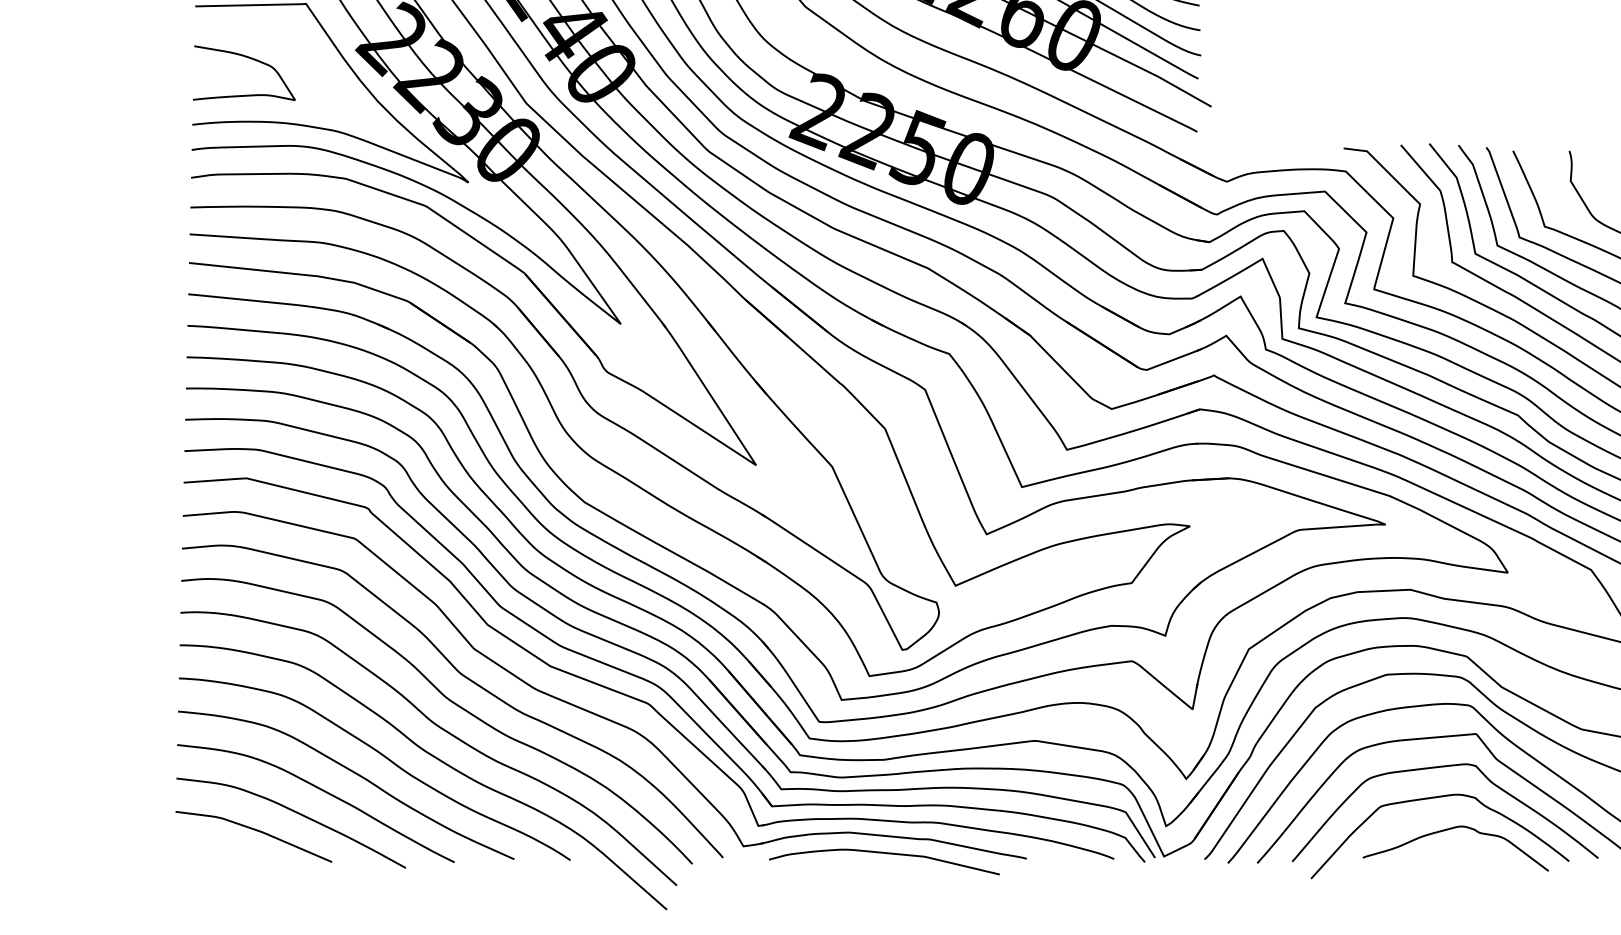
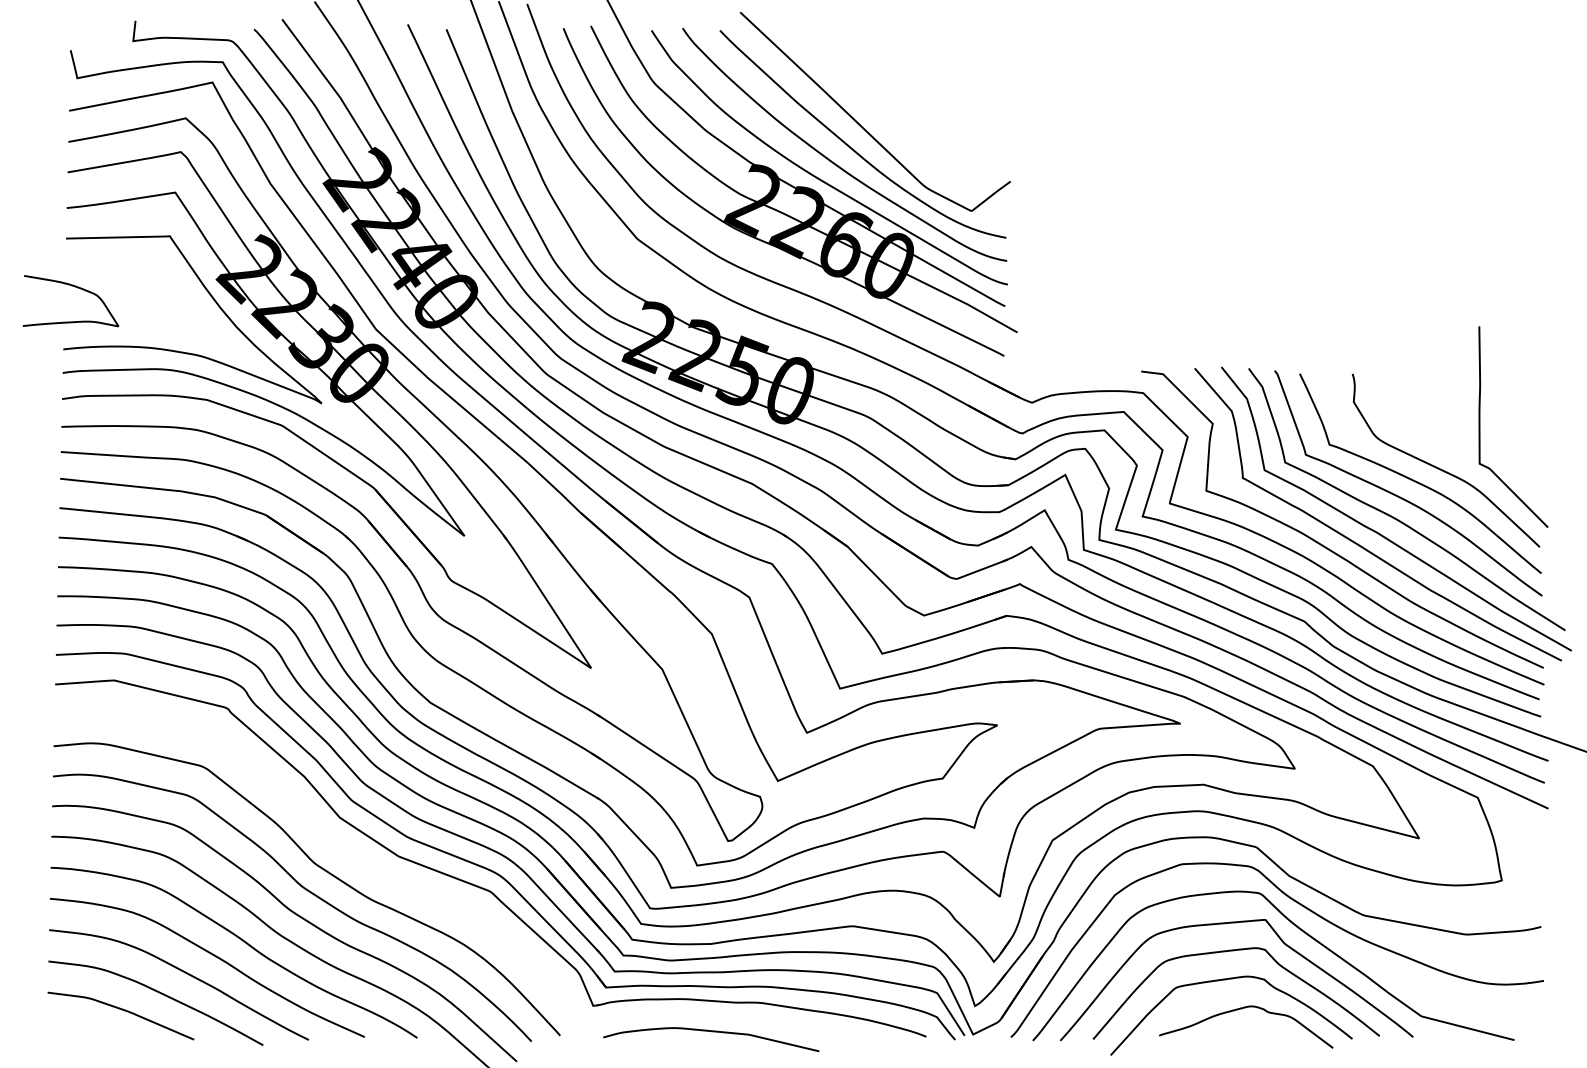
curve: (248, 58) -> (74, 287), moved
part: (594, 712) -> (439, 899), removed

